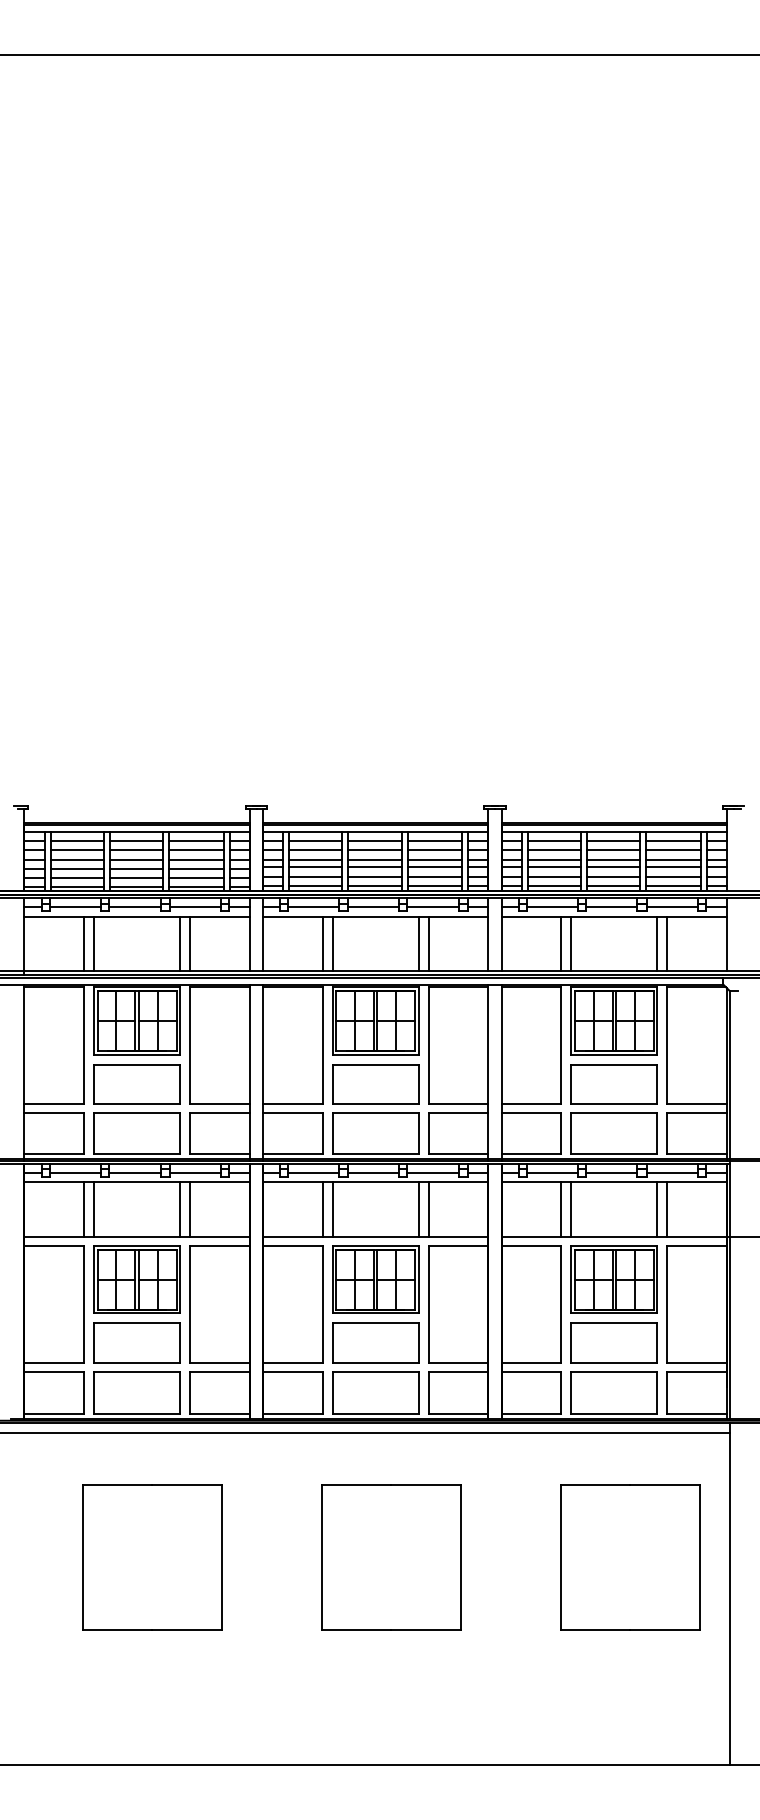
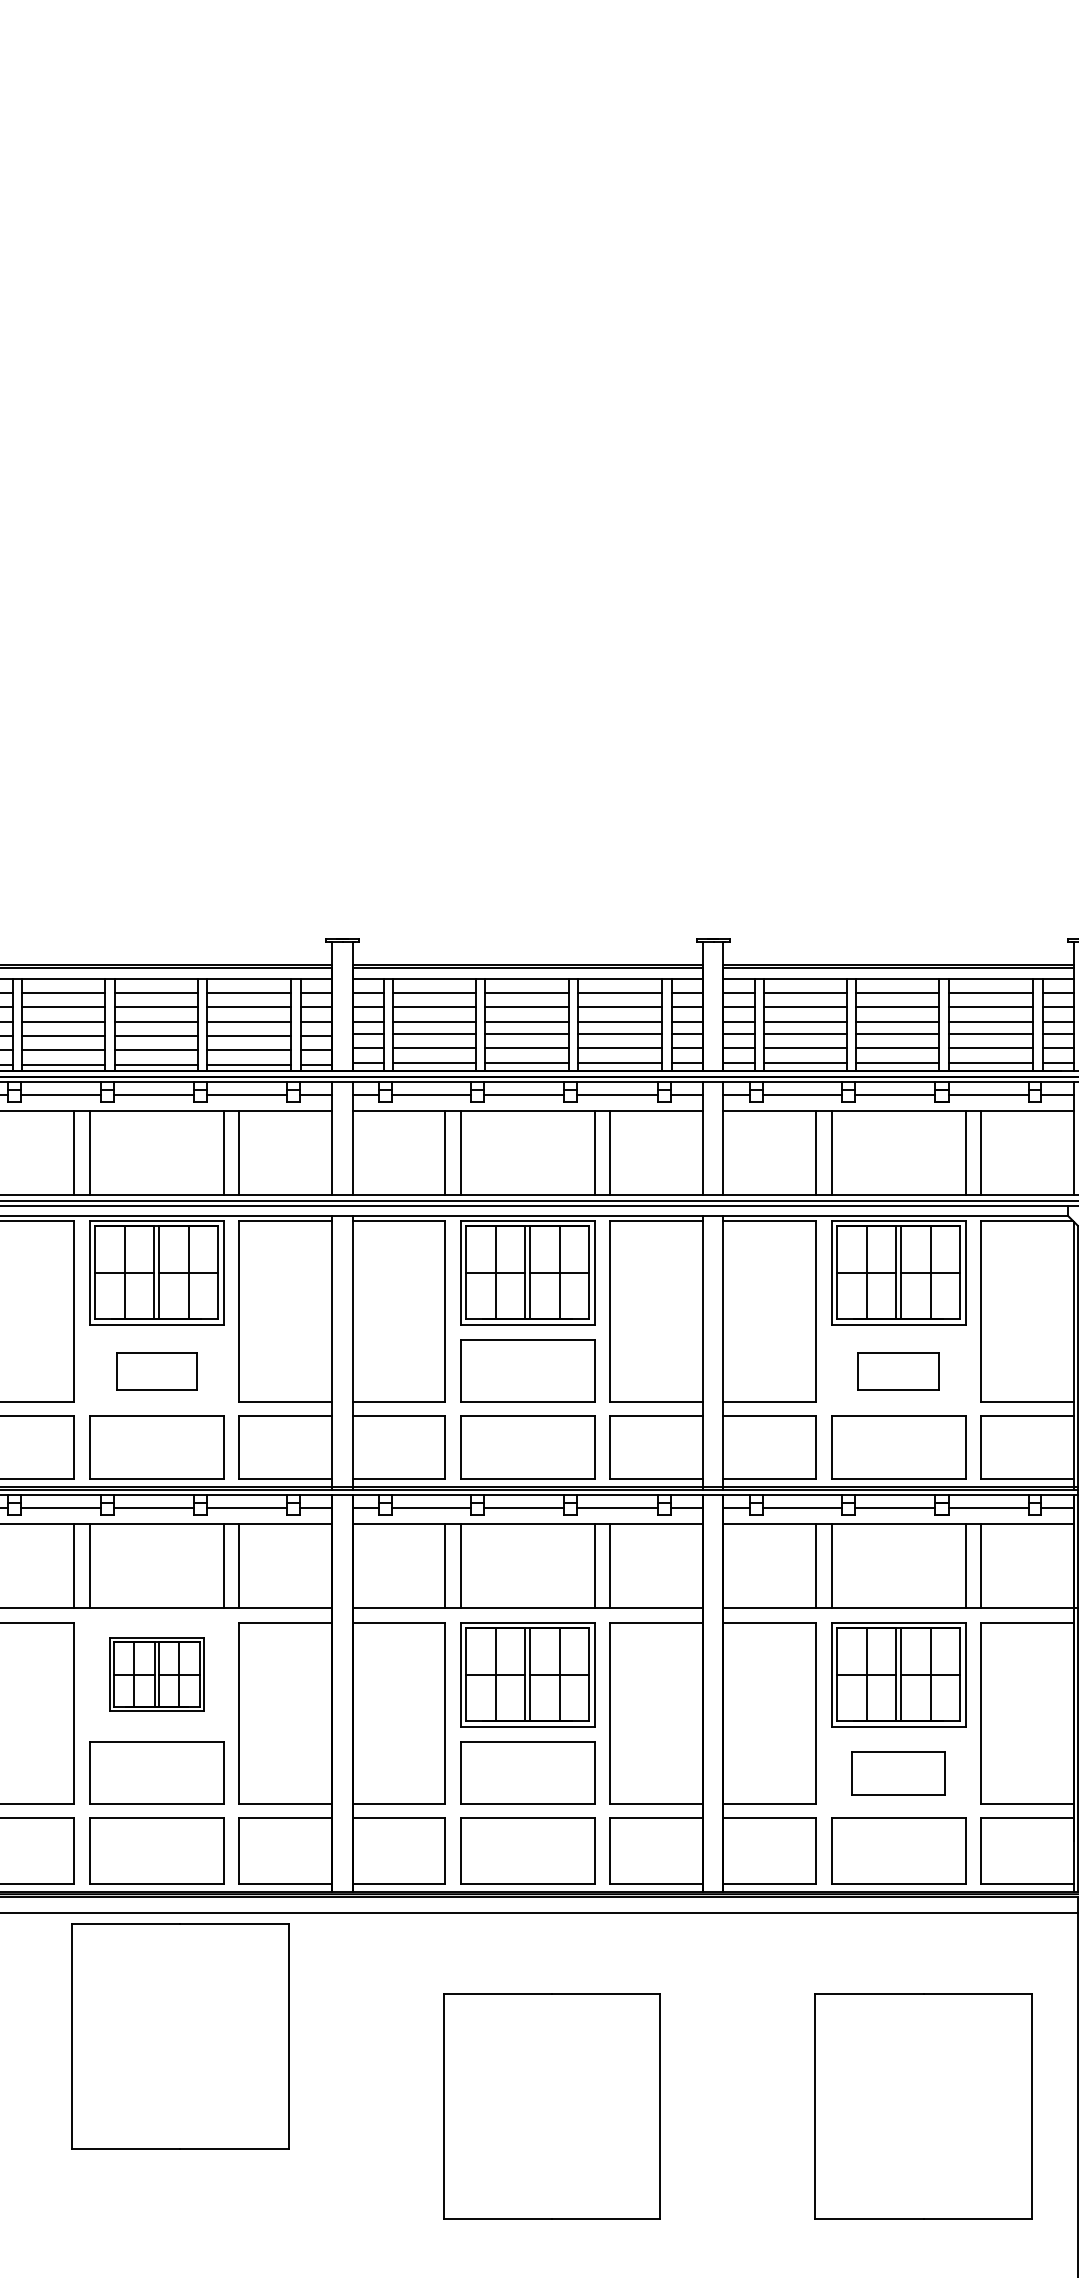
part: (136, 1084) -> (155, 1371), size x0.6
part: (613, 1084) -> (897, 1371), size x0.6
part: (136, 1279) -> (155, 1674), size x0.7
part: (613, 1342) -> (897, 1772), size x0.7
part: (152, 1557) -> (180, 2036), moved

